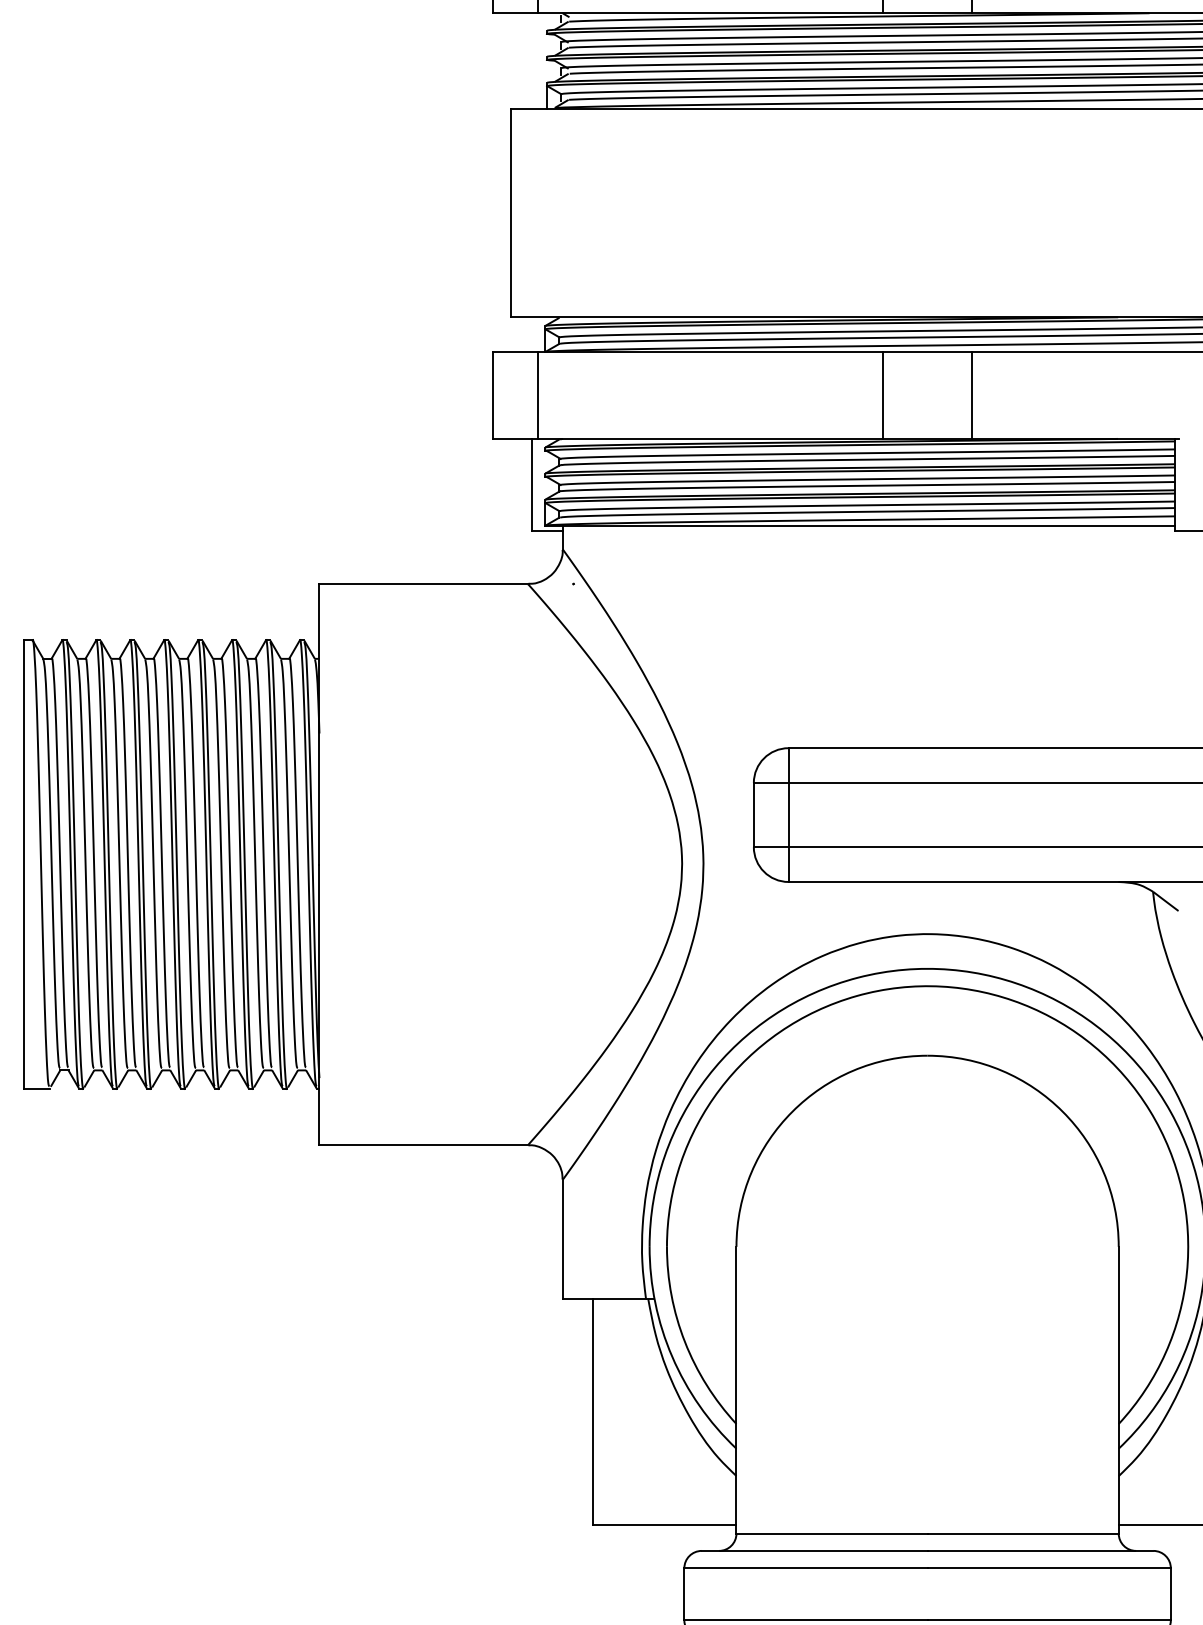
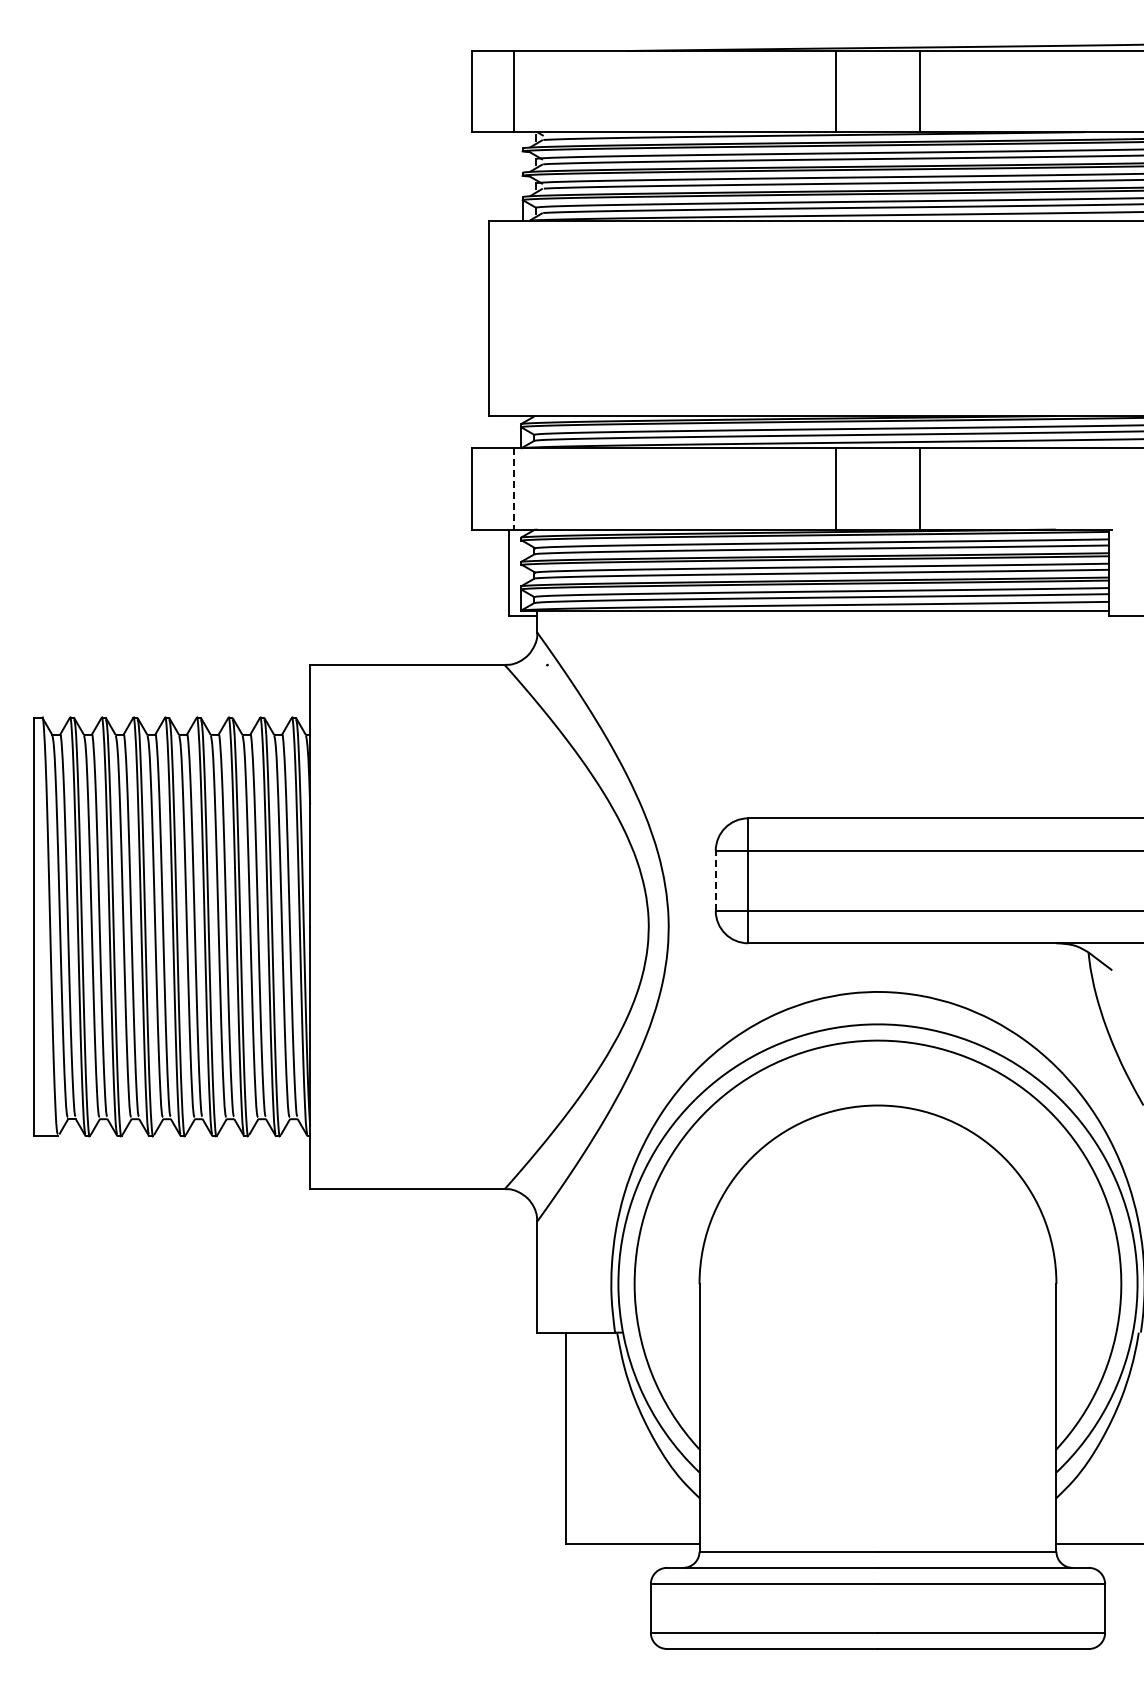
line: (538, 395) -> (514, 489), solid -> dashed
line: (753, 814) -> (715, 880), solid -> dashed

